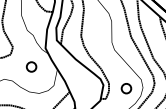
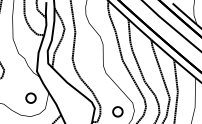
part: (31, 66) -> (30, 97), moved

